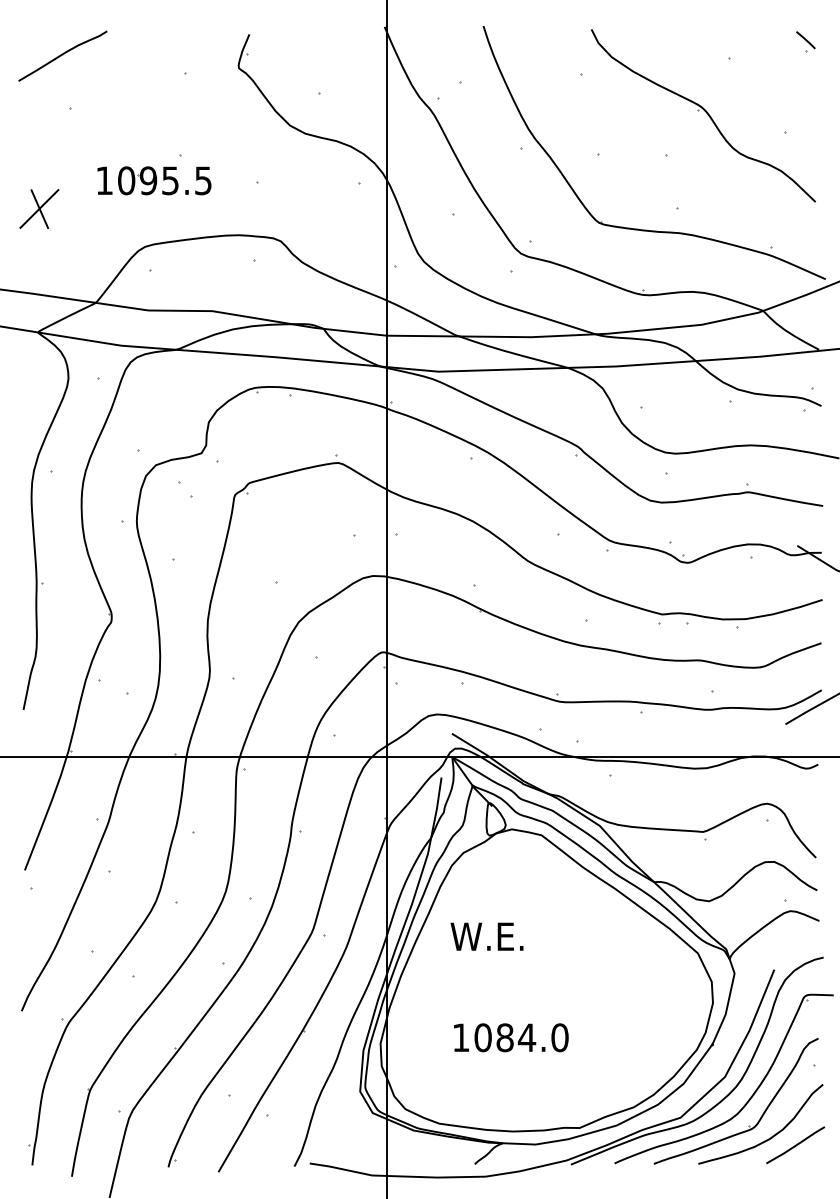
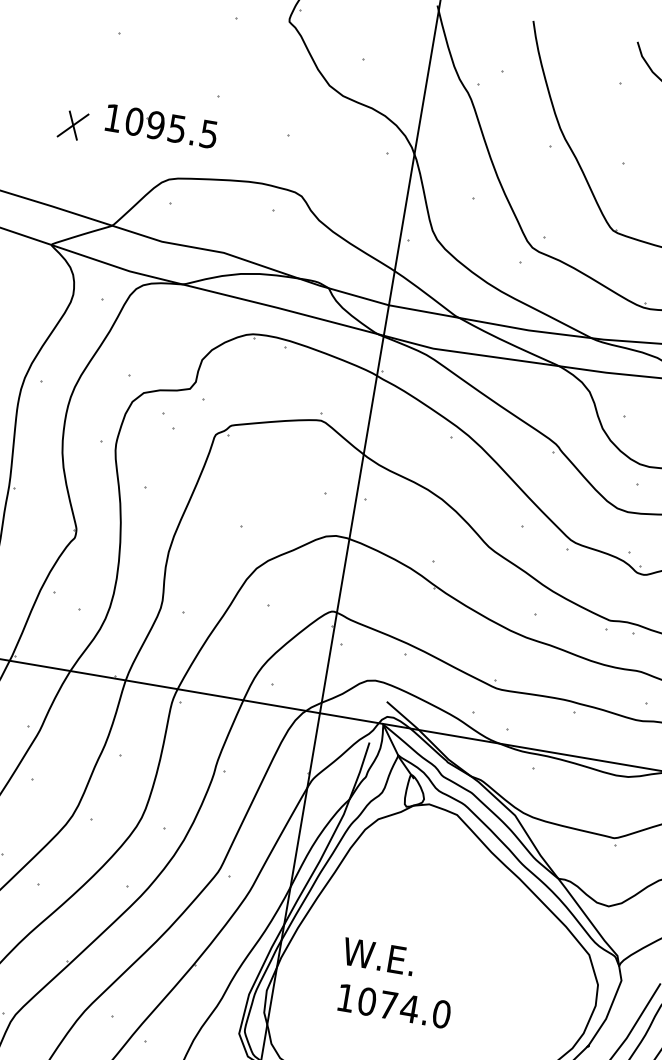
part: (154, 180) -> (161, 126), moved
part: (39, 208) -> (73, 125), size x0.71
text: (486, 936) -> (378, 956), moved
text: (504, 1037) -> (387, 1004), 1084.0 -> 1074.0

